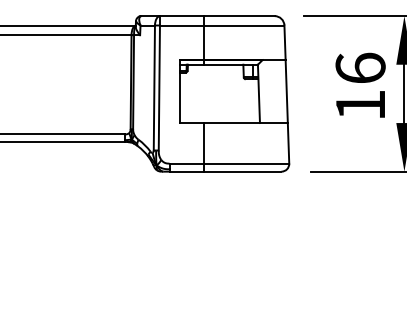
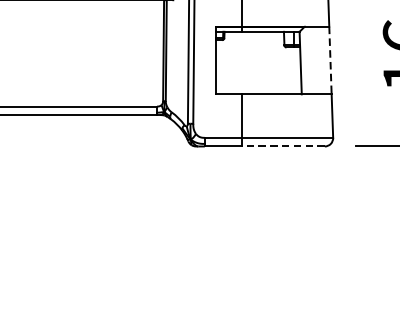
line: (286, 91) -> (330, 60), solid -> dashed
line: (242, 171) -> (283, 146), solid -> dashed

